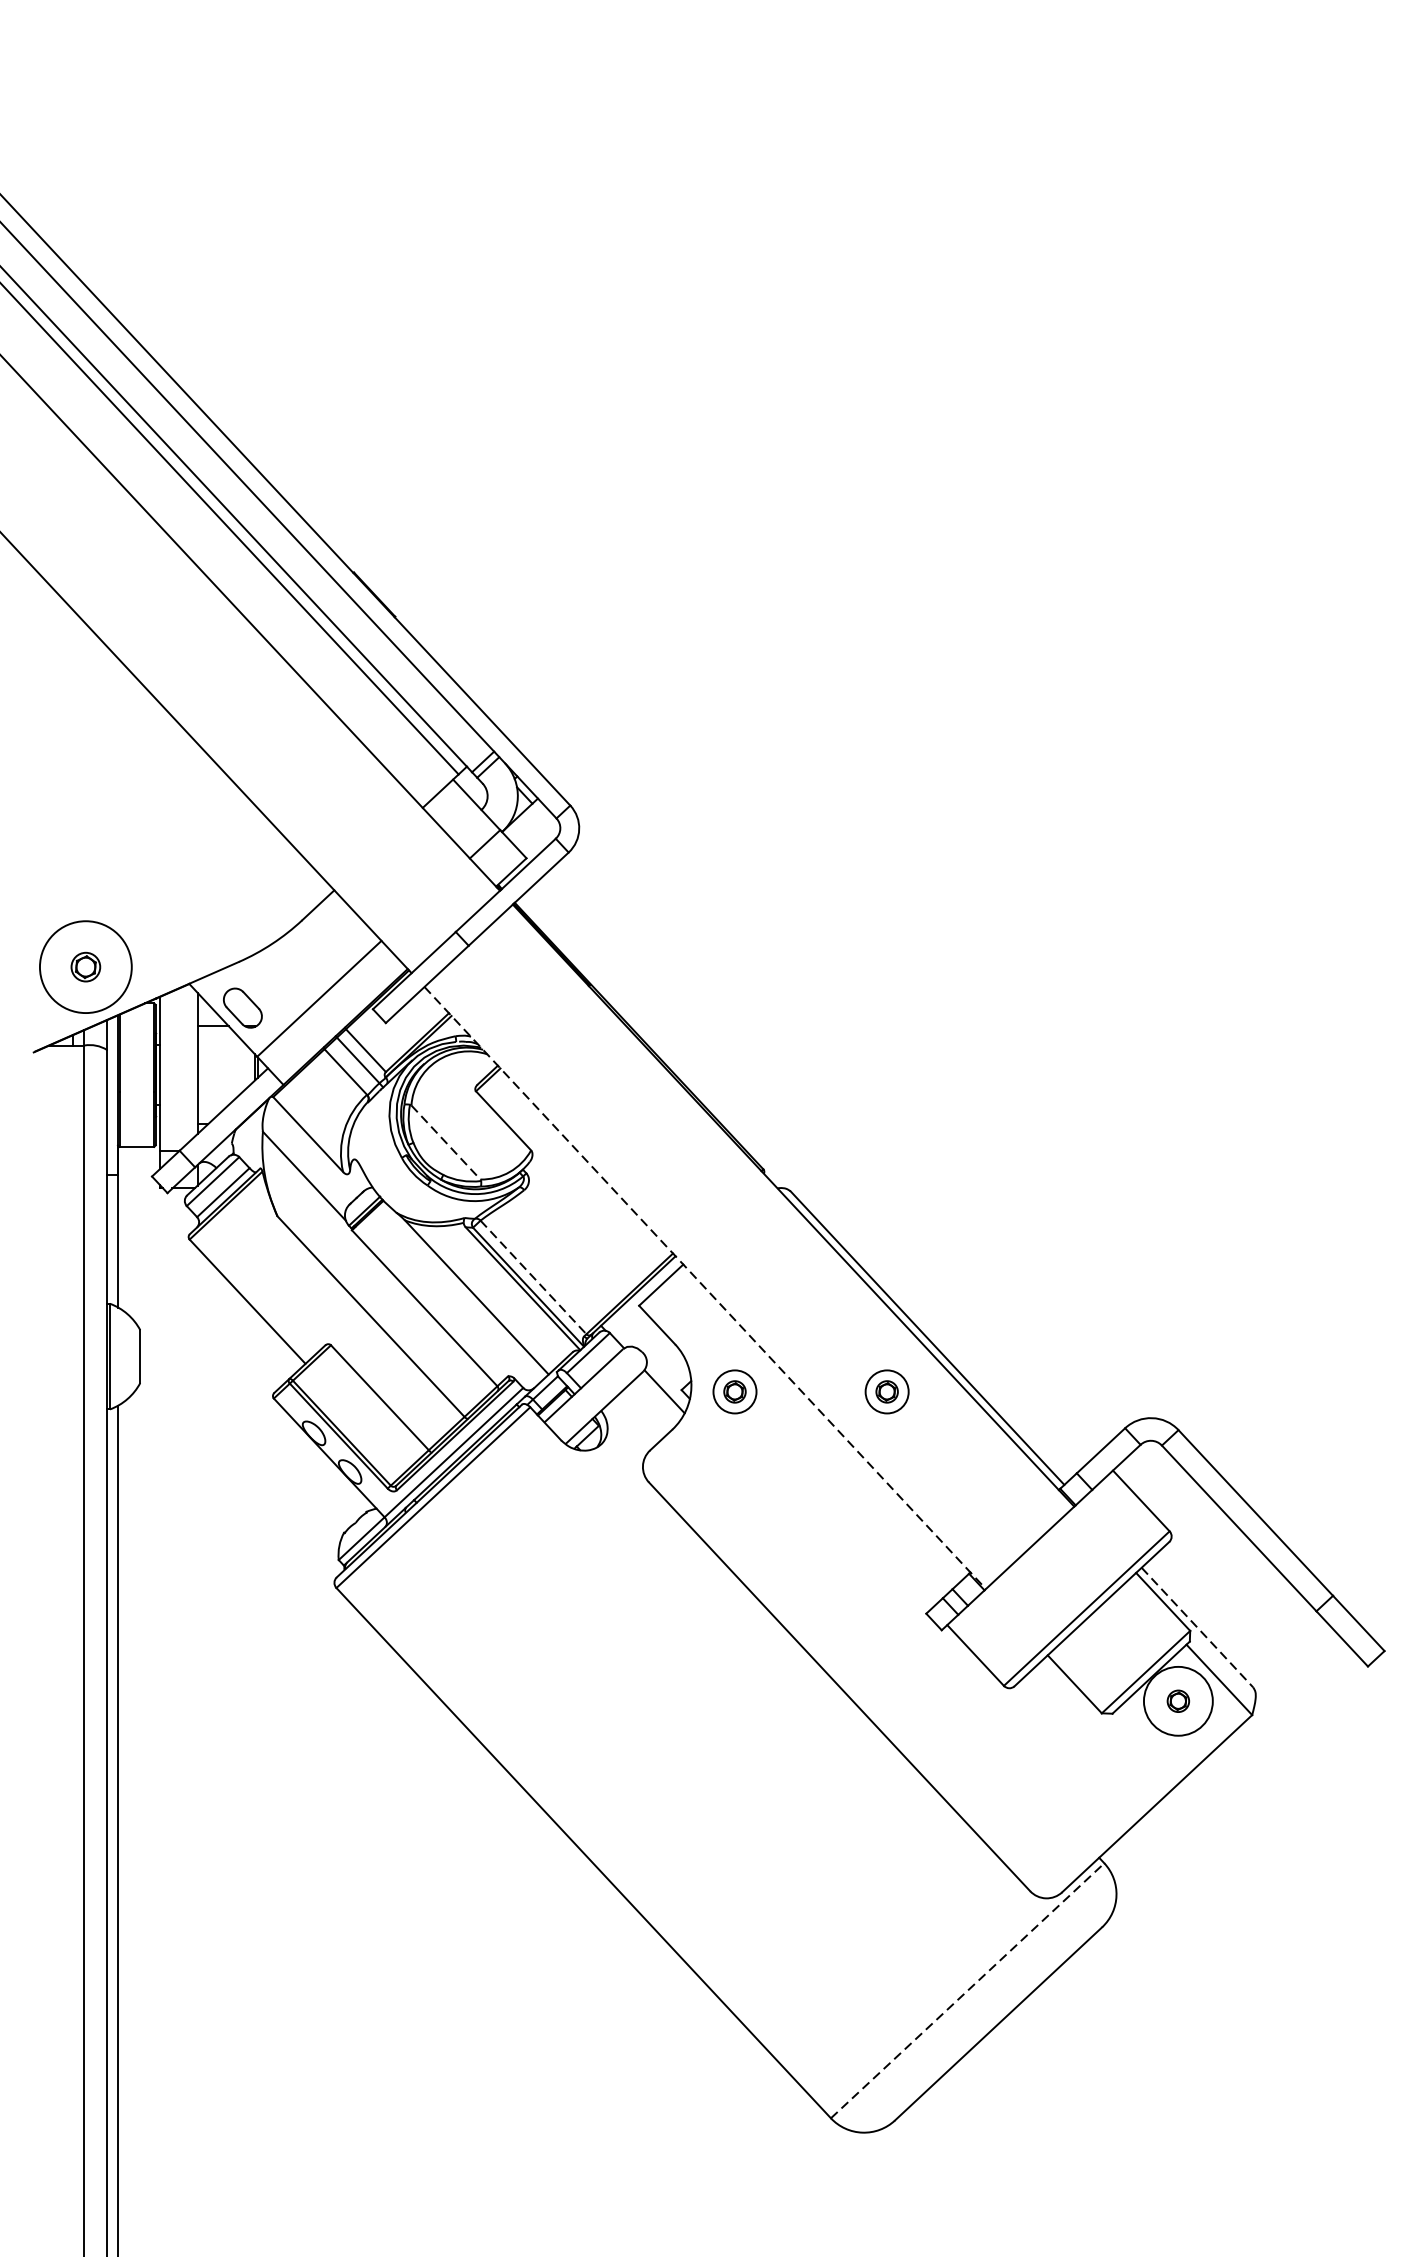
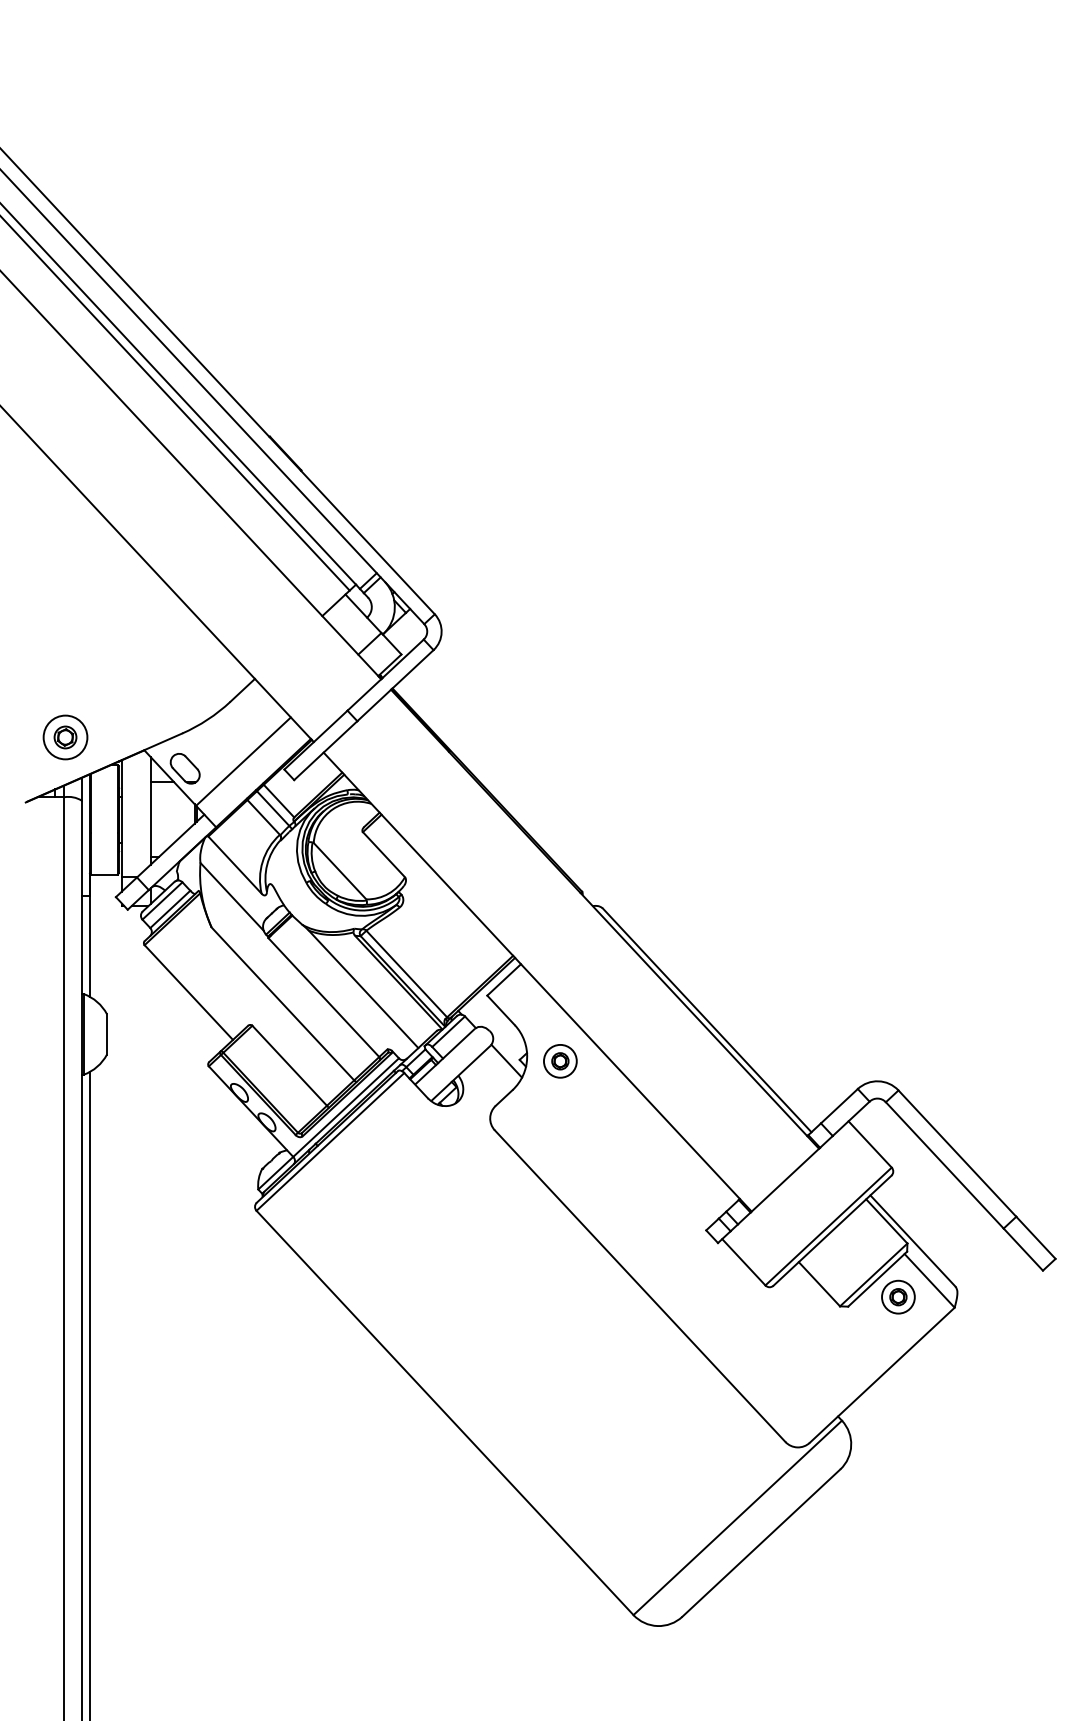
circle: (85, 967) -> (65, 737), size x0.62
line: (446, 1142) -> (340, 871), dashed -> solid
line: (534, 1278) -> (407, 974), dashed -> solid
line: (704, 1288) -> (537, 982), dashed -> solid
part: (887, 1392) -> (676, 1061), removed
line: (1198, 1628) -> (913, 1241), dashed -> solid
circle: (1178, 1700) -> (898, 1296), size x0.62
line: (967, 1990) -> (737, 1517), dashed -> solid

